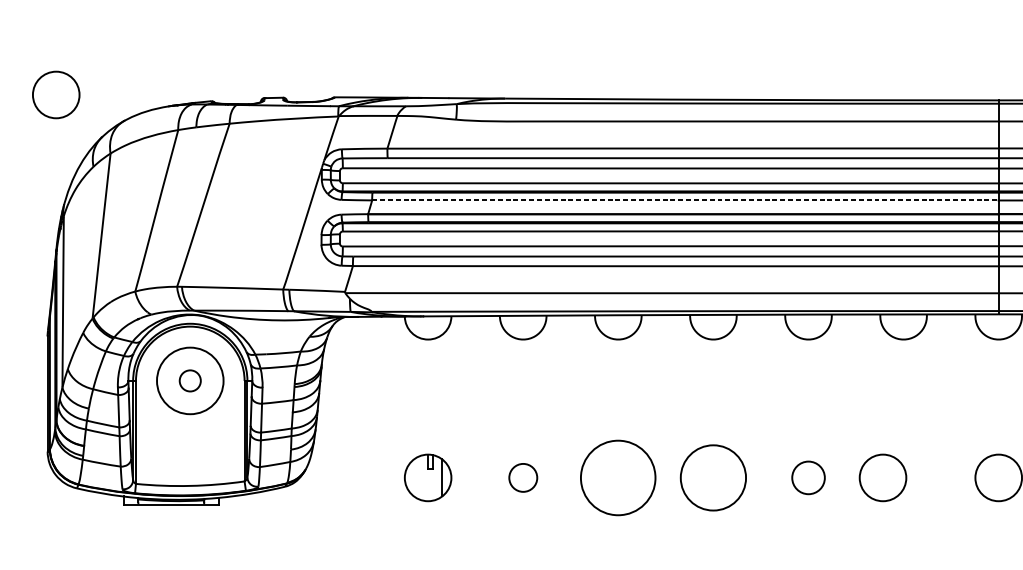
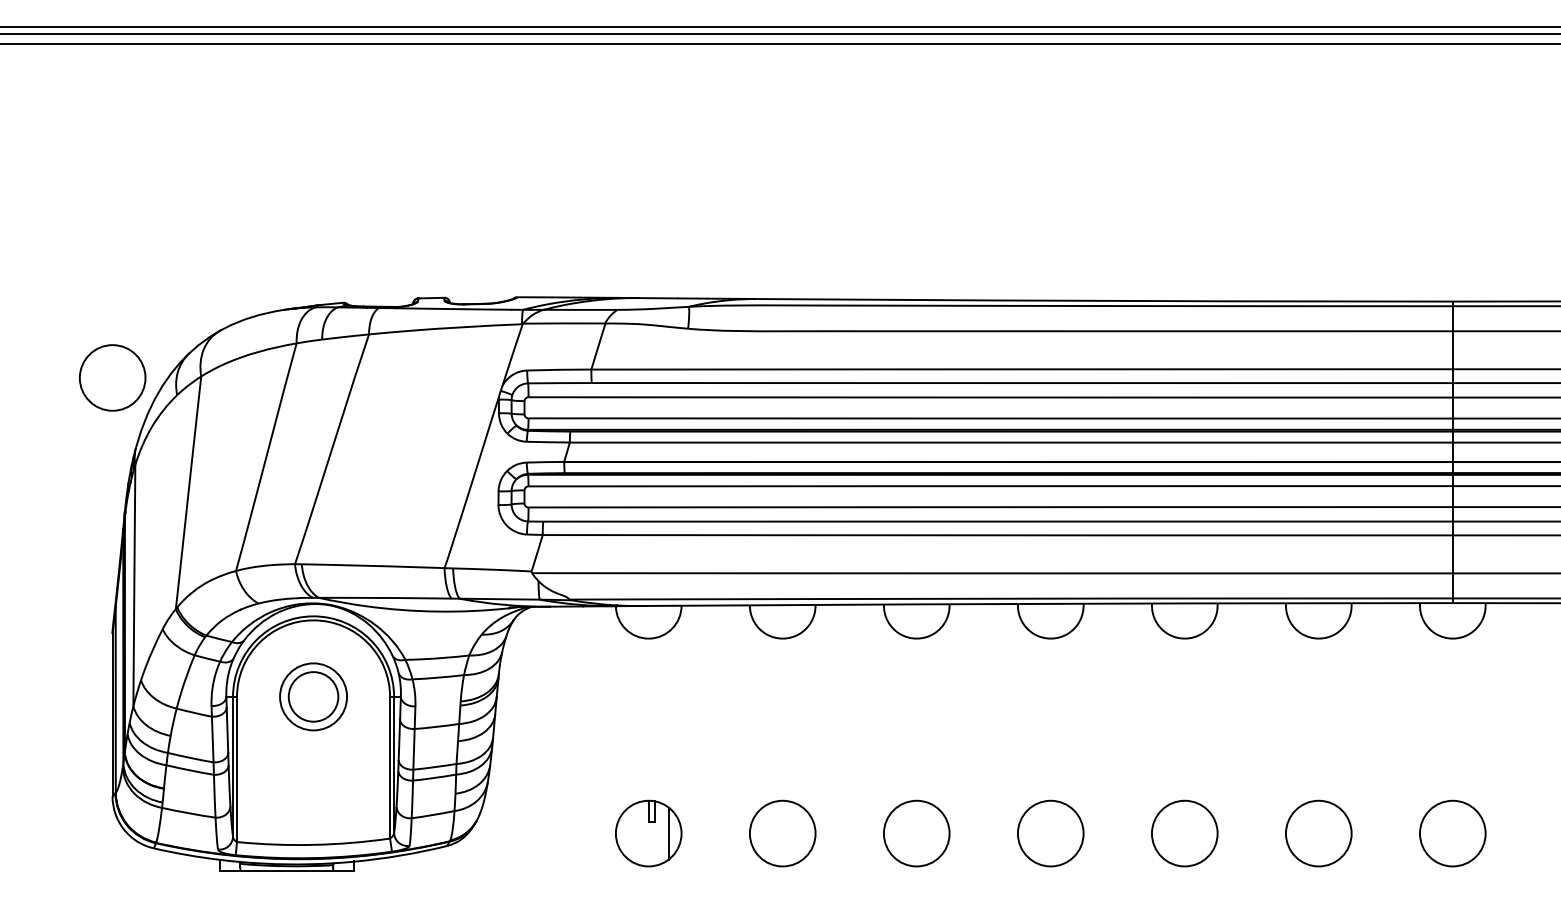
circle: (56, 94) -> (112, 377), moved
line: (685, 200) -> (1011, 442), dashed -> solid
circle: (190, 380) -> (313, 696), size x0.71
circle: (190, 380) -> (313, 696), size x1.67
circle: (523, 477) -> (782, 833), size x1.67
circle: (618, 477) -> (916, 833), size x0.62
circle: (713, 477) -> (1050, 833), size x0.71
circle: (808, 477) -> (1184, 833), size x1.43
circle: (882, 477) -> (1318, 833), moved

